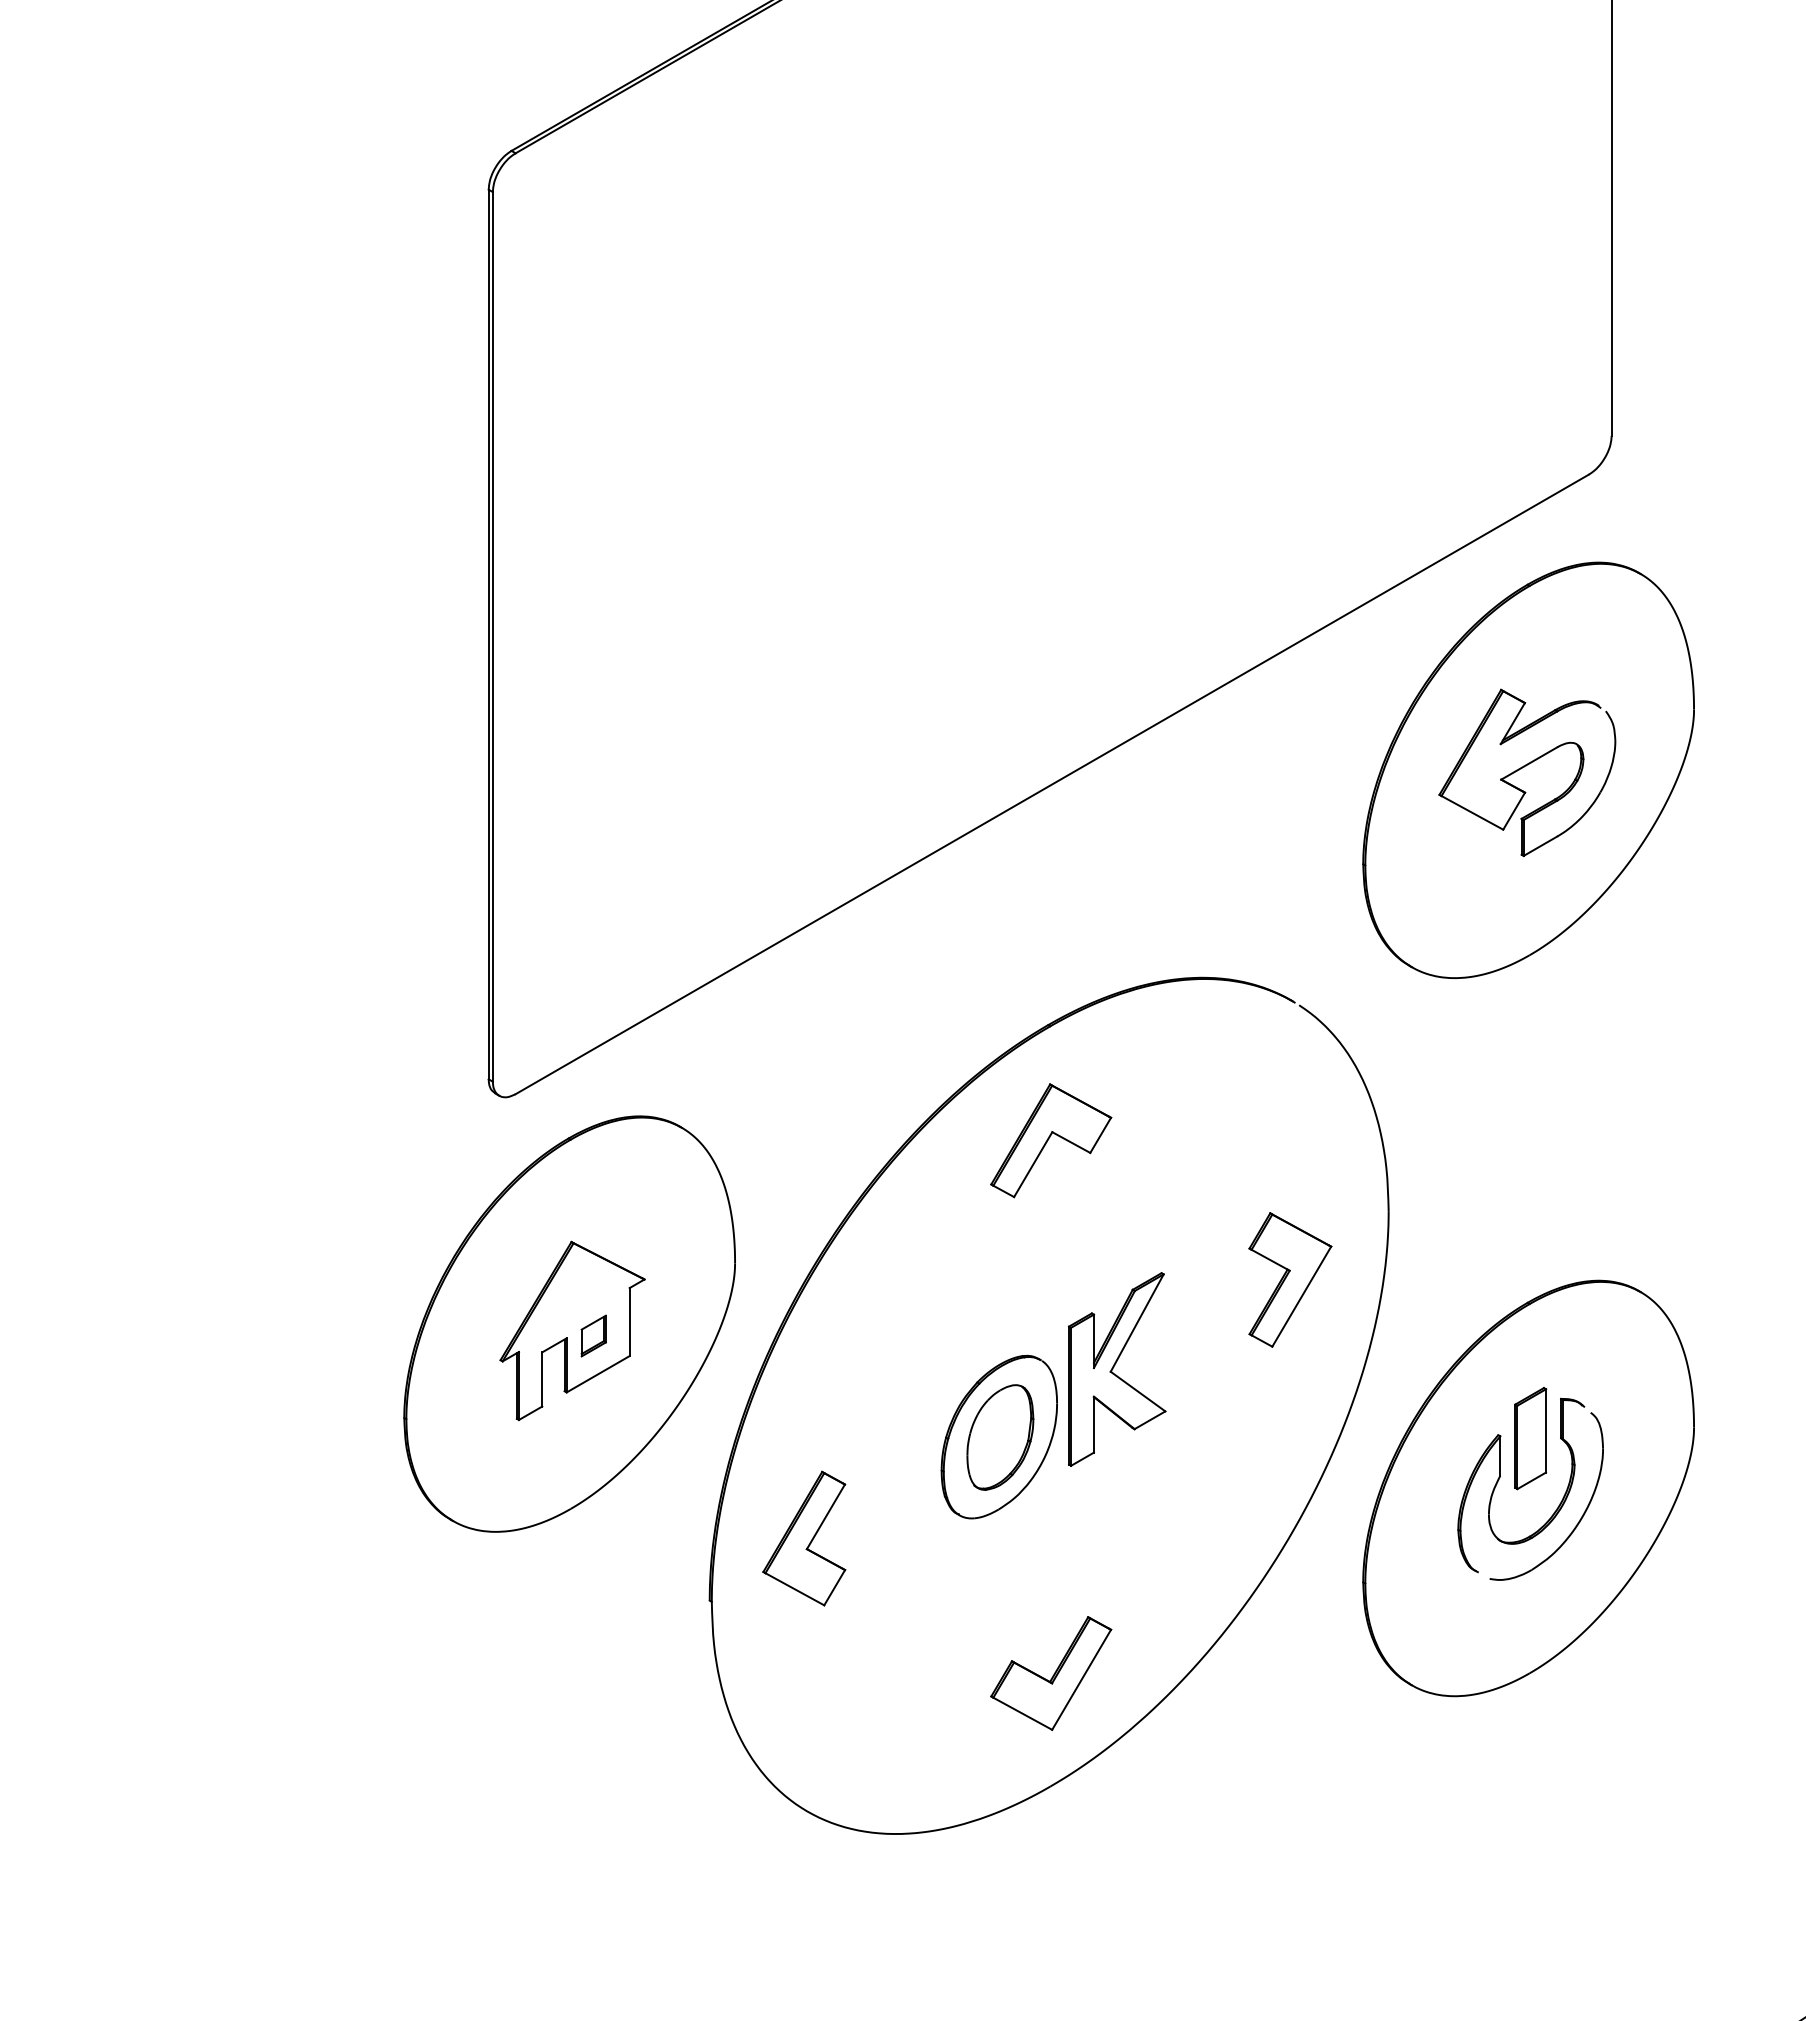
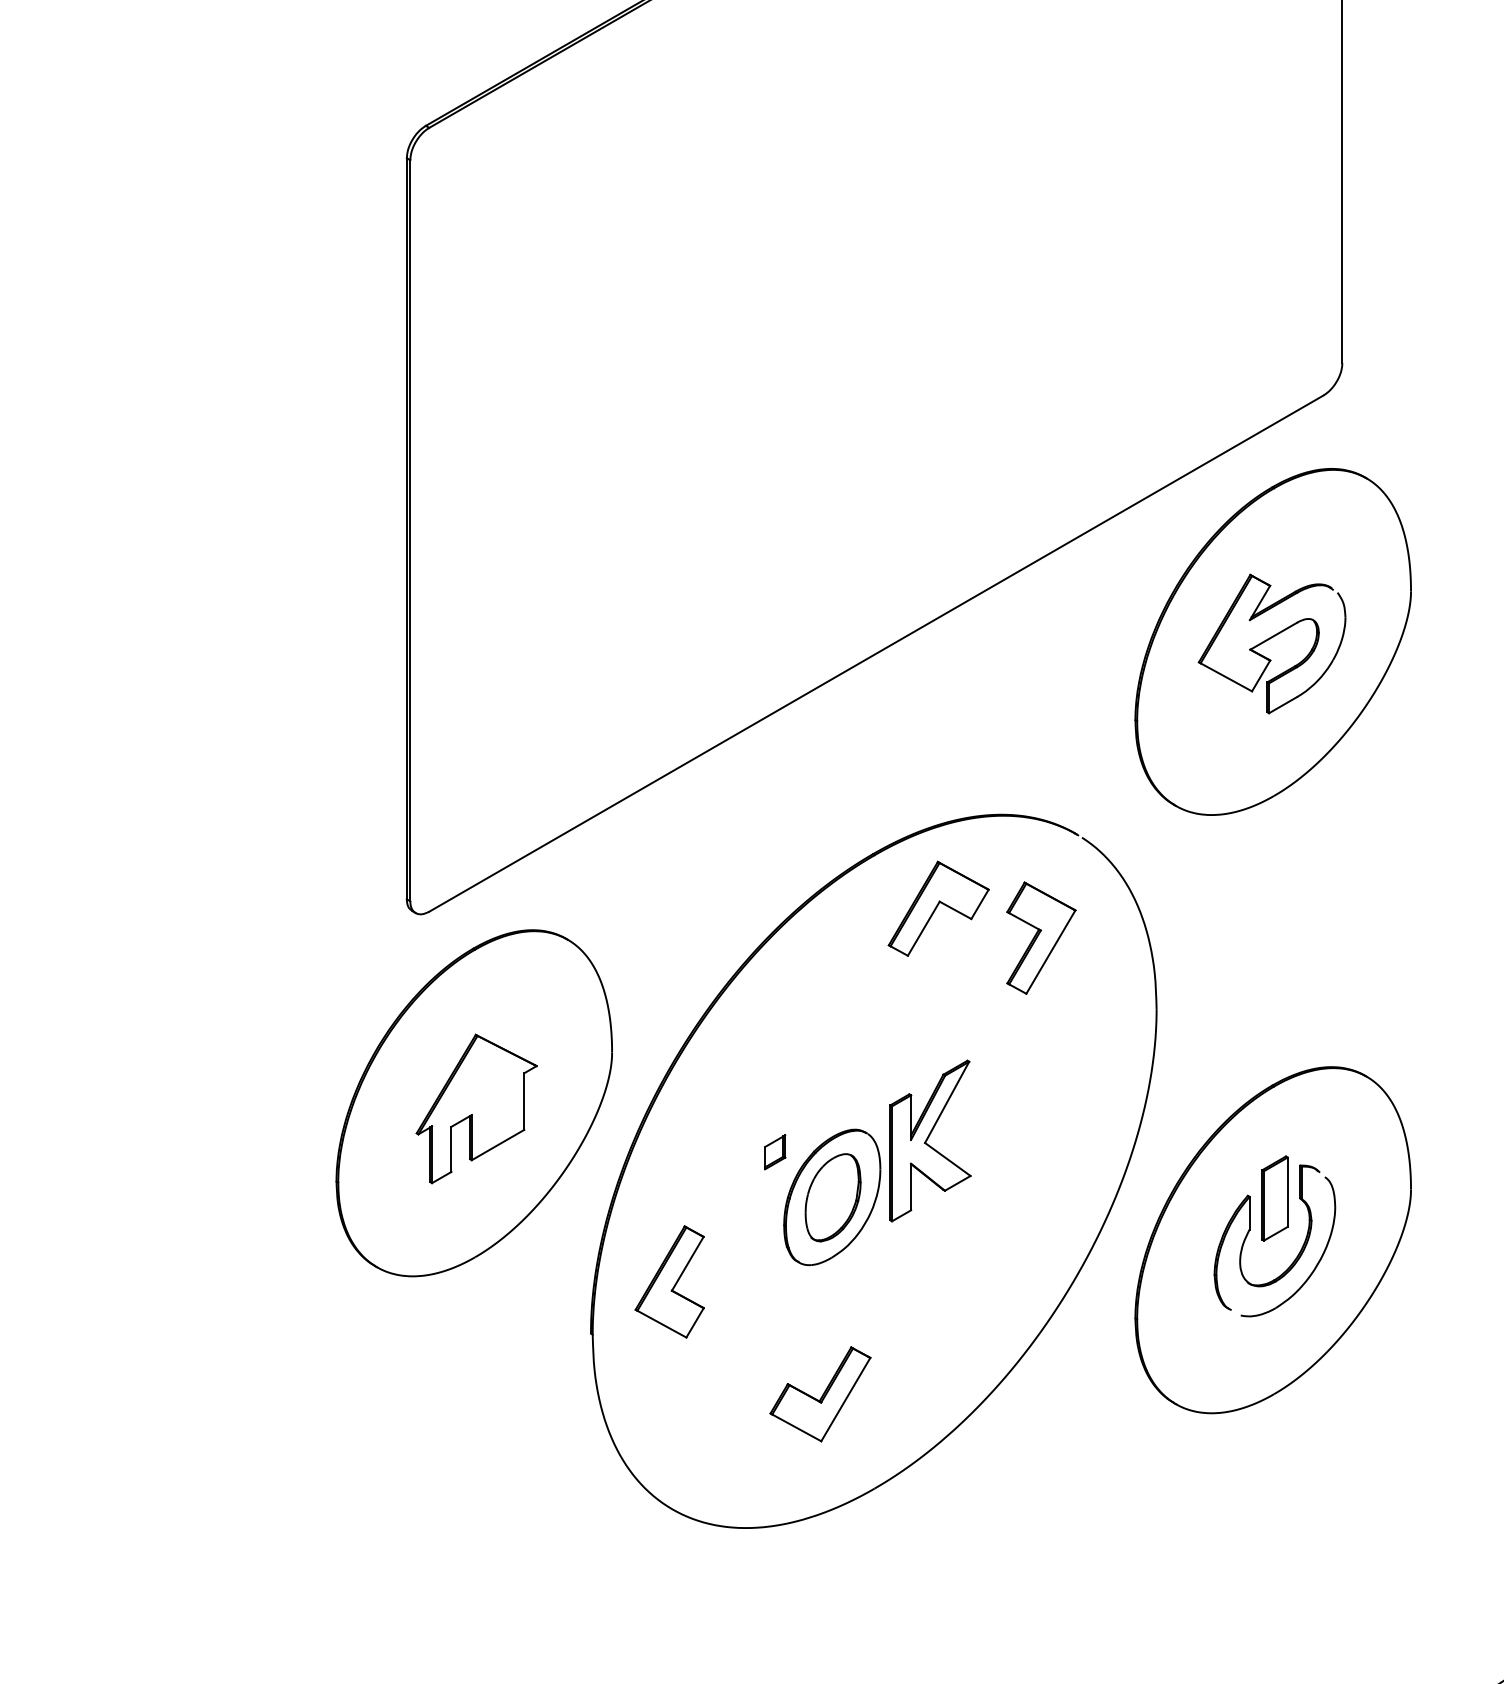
part: (1051, 1140) -> (939, 908), moved
part: (1290, 1279) -> (1041, 937), moved
part: (593, 1335) -> (774, 1151), moved
part: (1051, 1673) -> (820, 1394), moved

